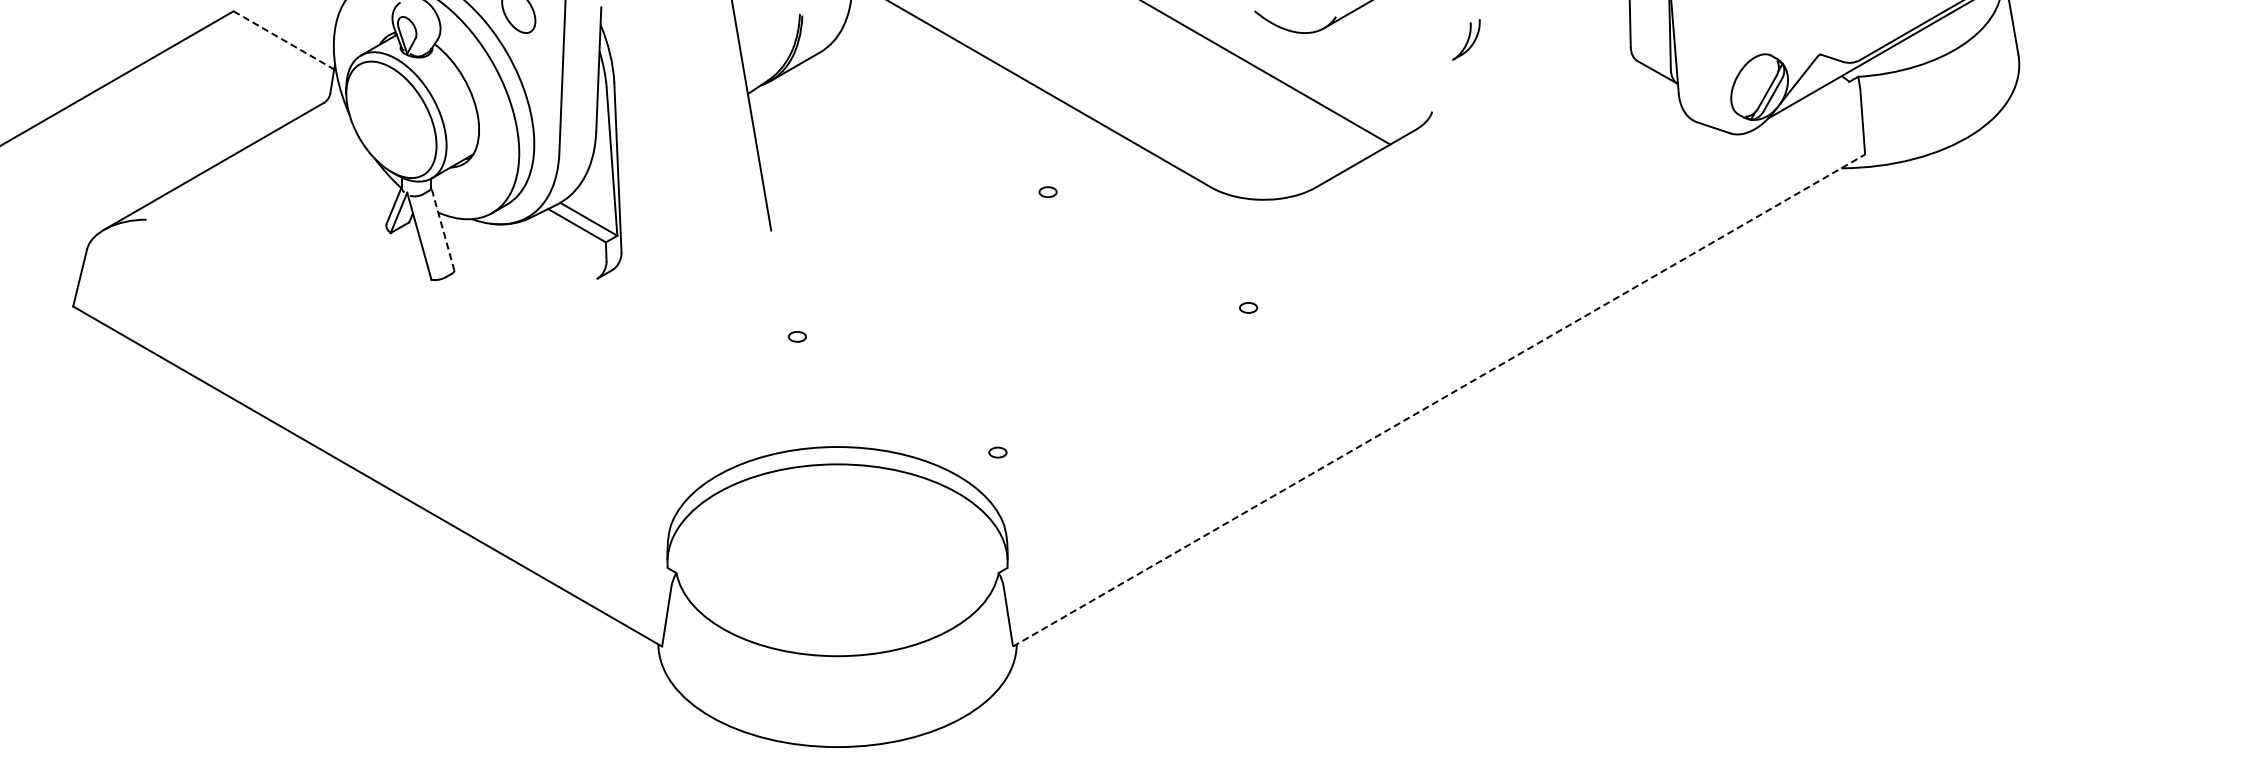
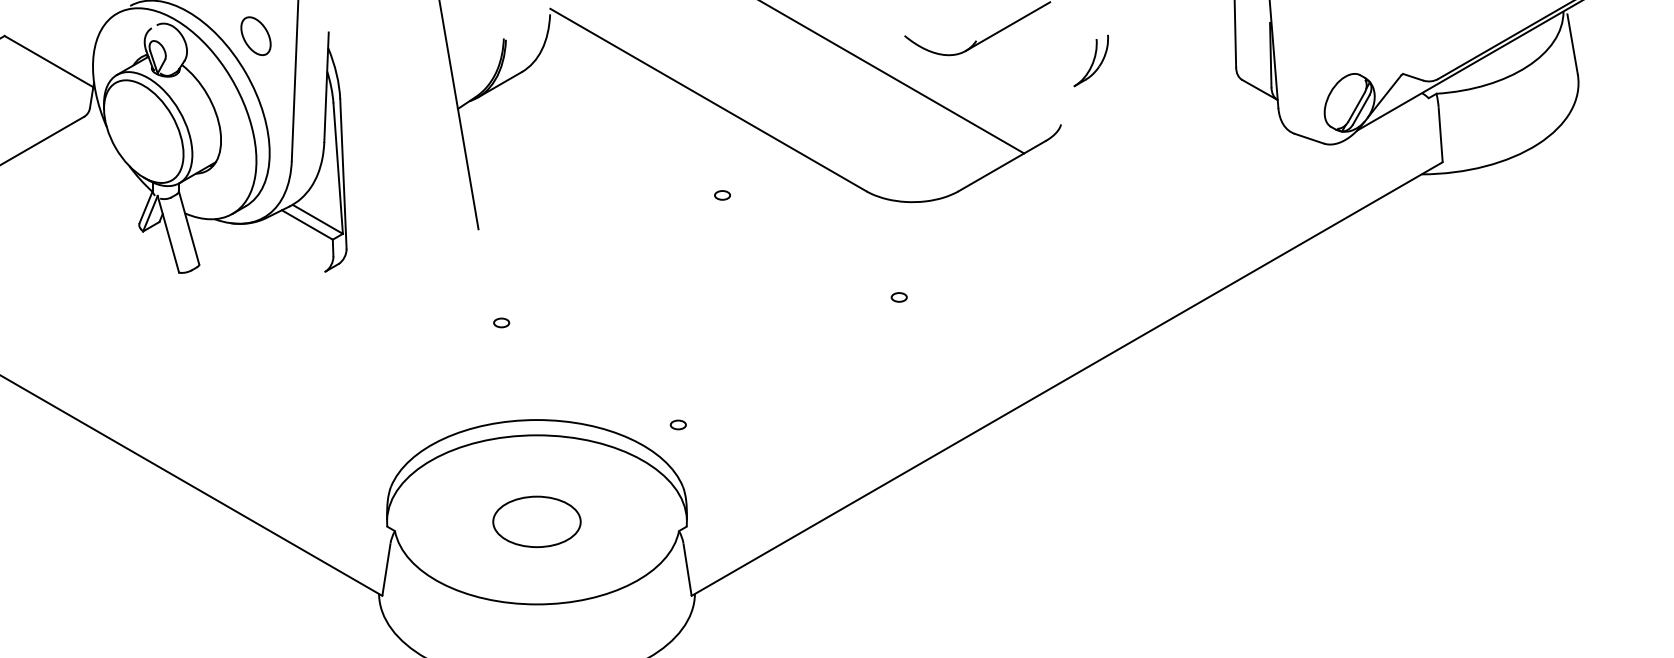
part: (1466, 39) -> (1091, 60), size x1.43
line: (284, 40) -> (49, 61), dashed -> solid
line: (442, 228) -> (188, 227), dashed -> solid
line: (1439, 400) -> (1067, 379), dashed -> solid
part: (837, 562) -> (536, 521), added

